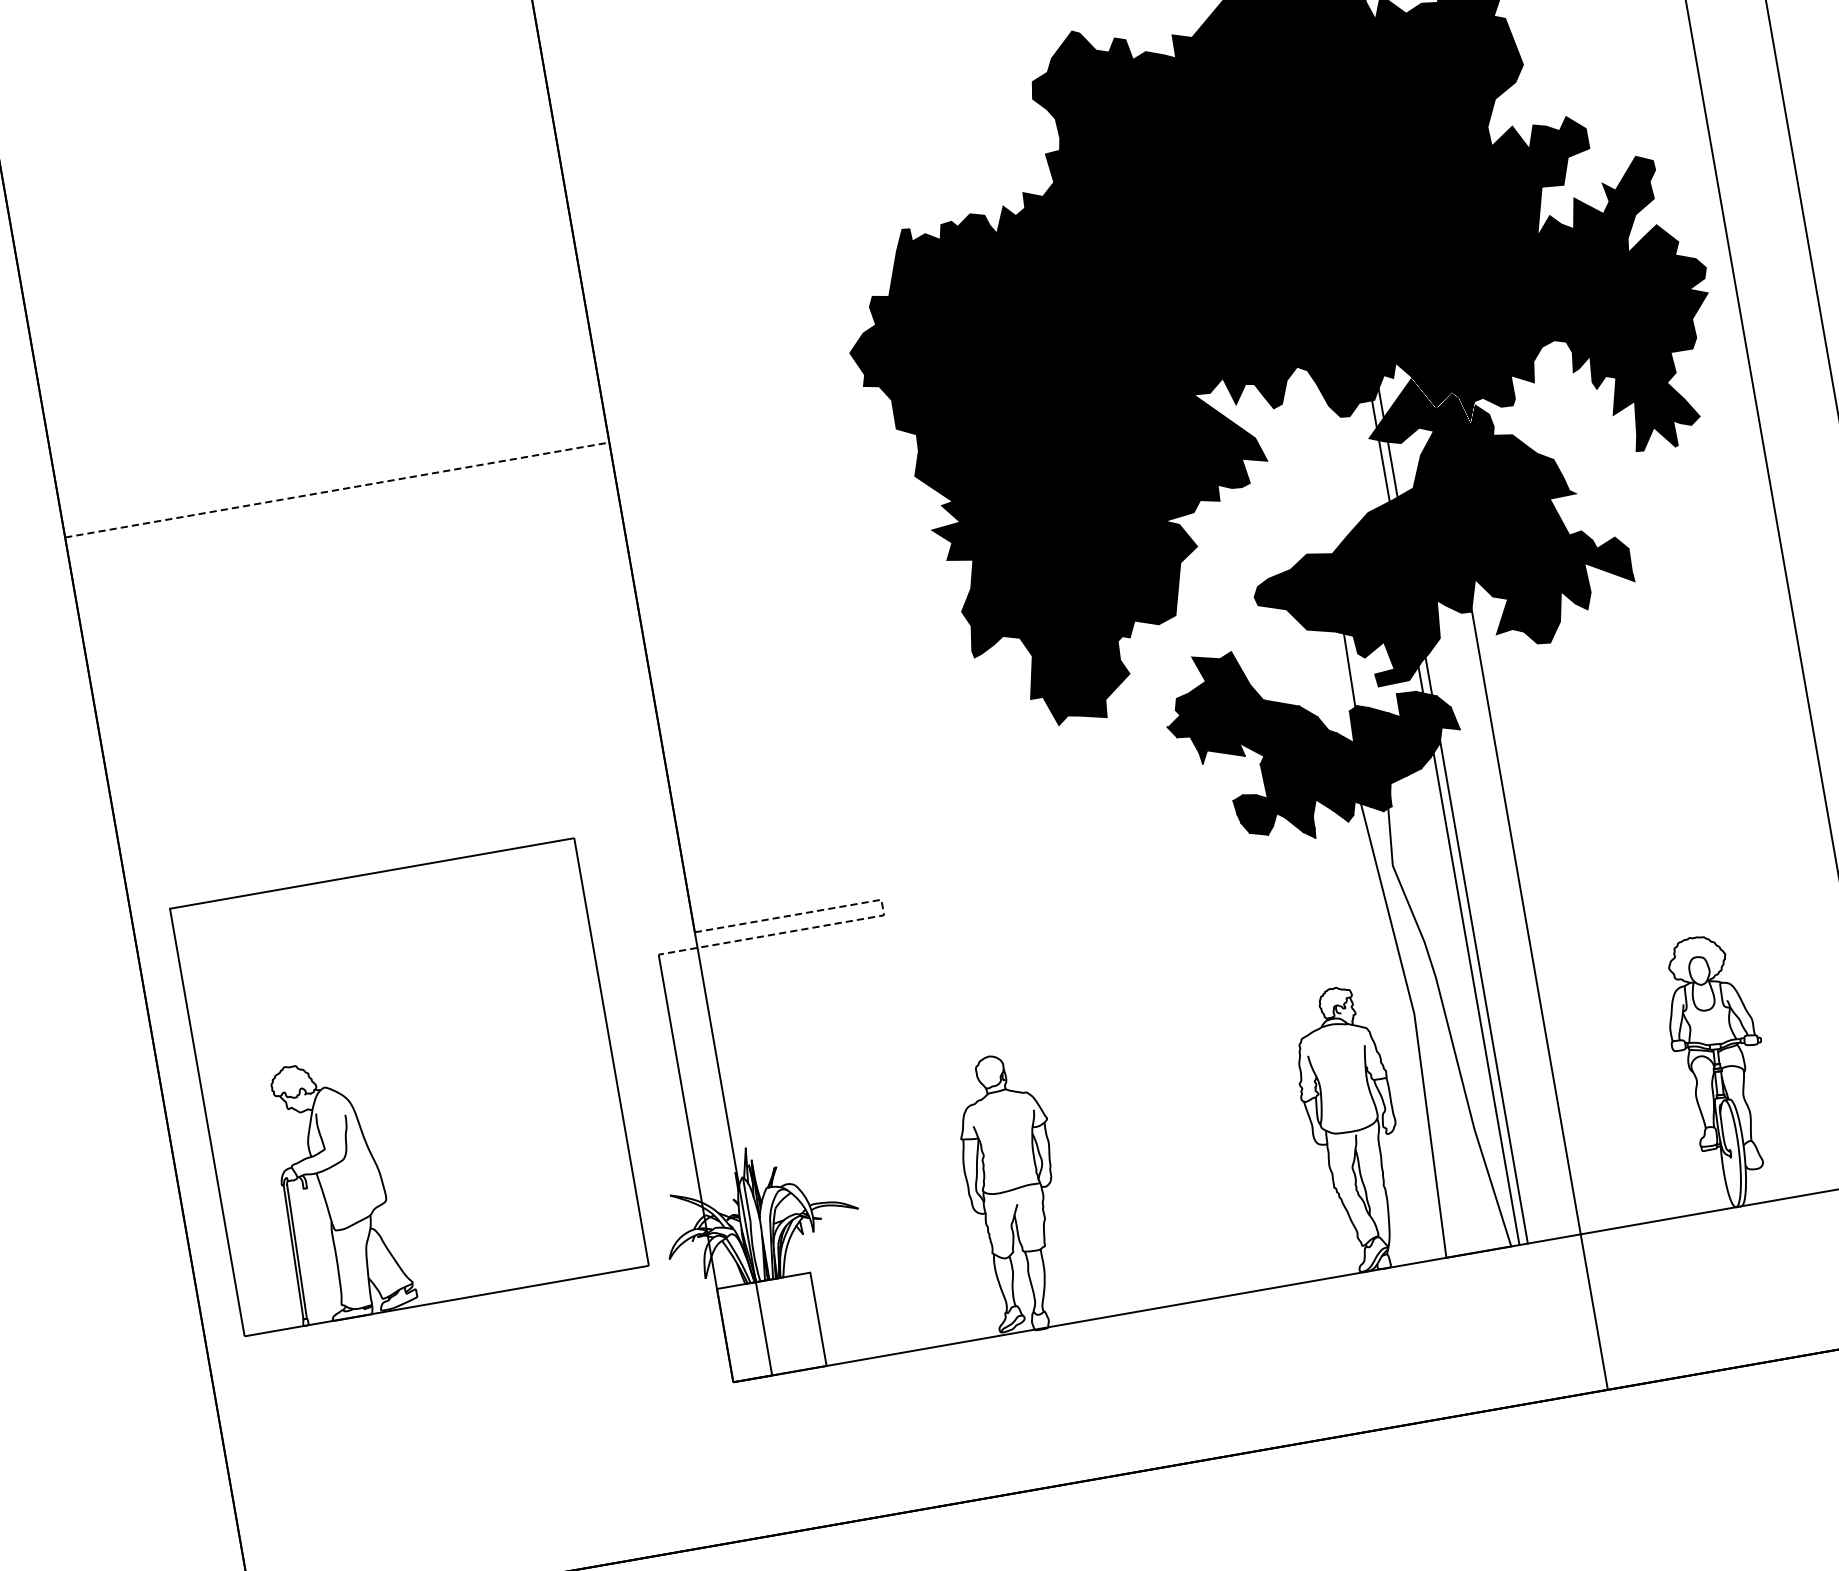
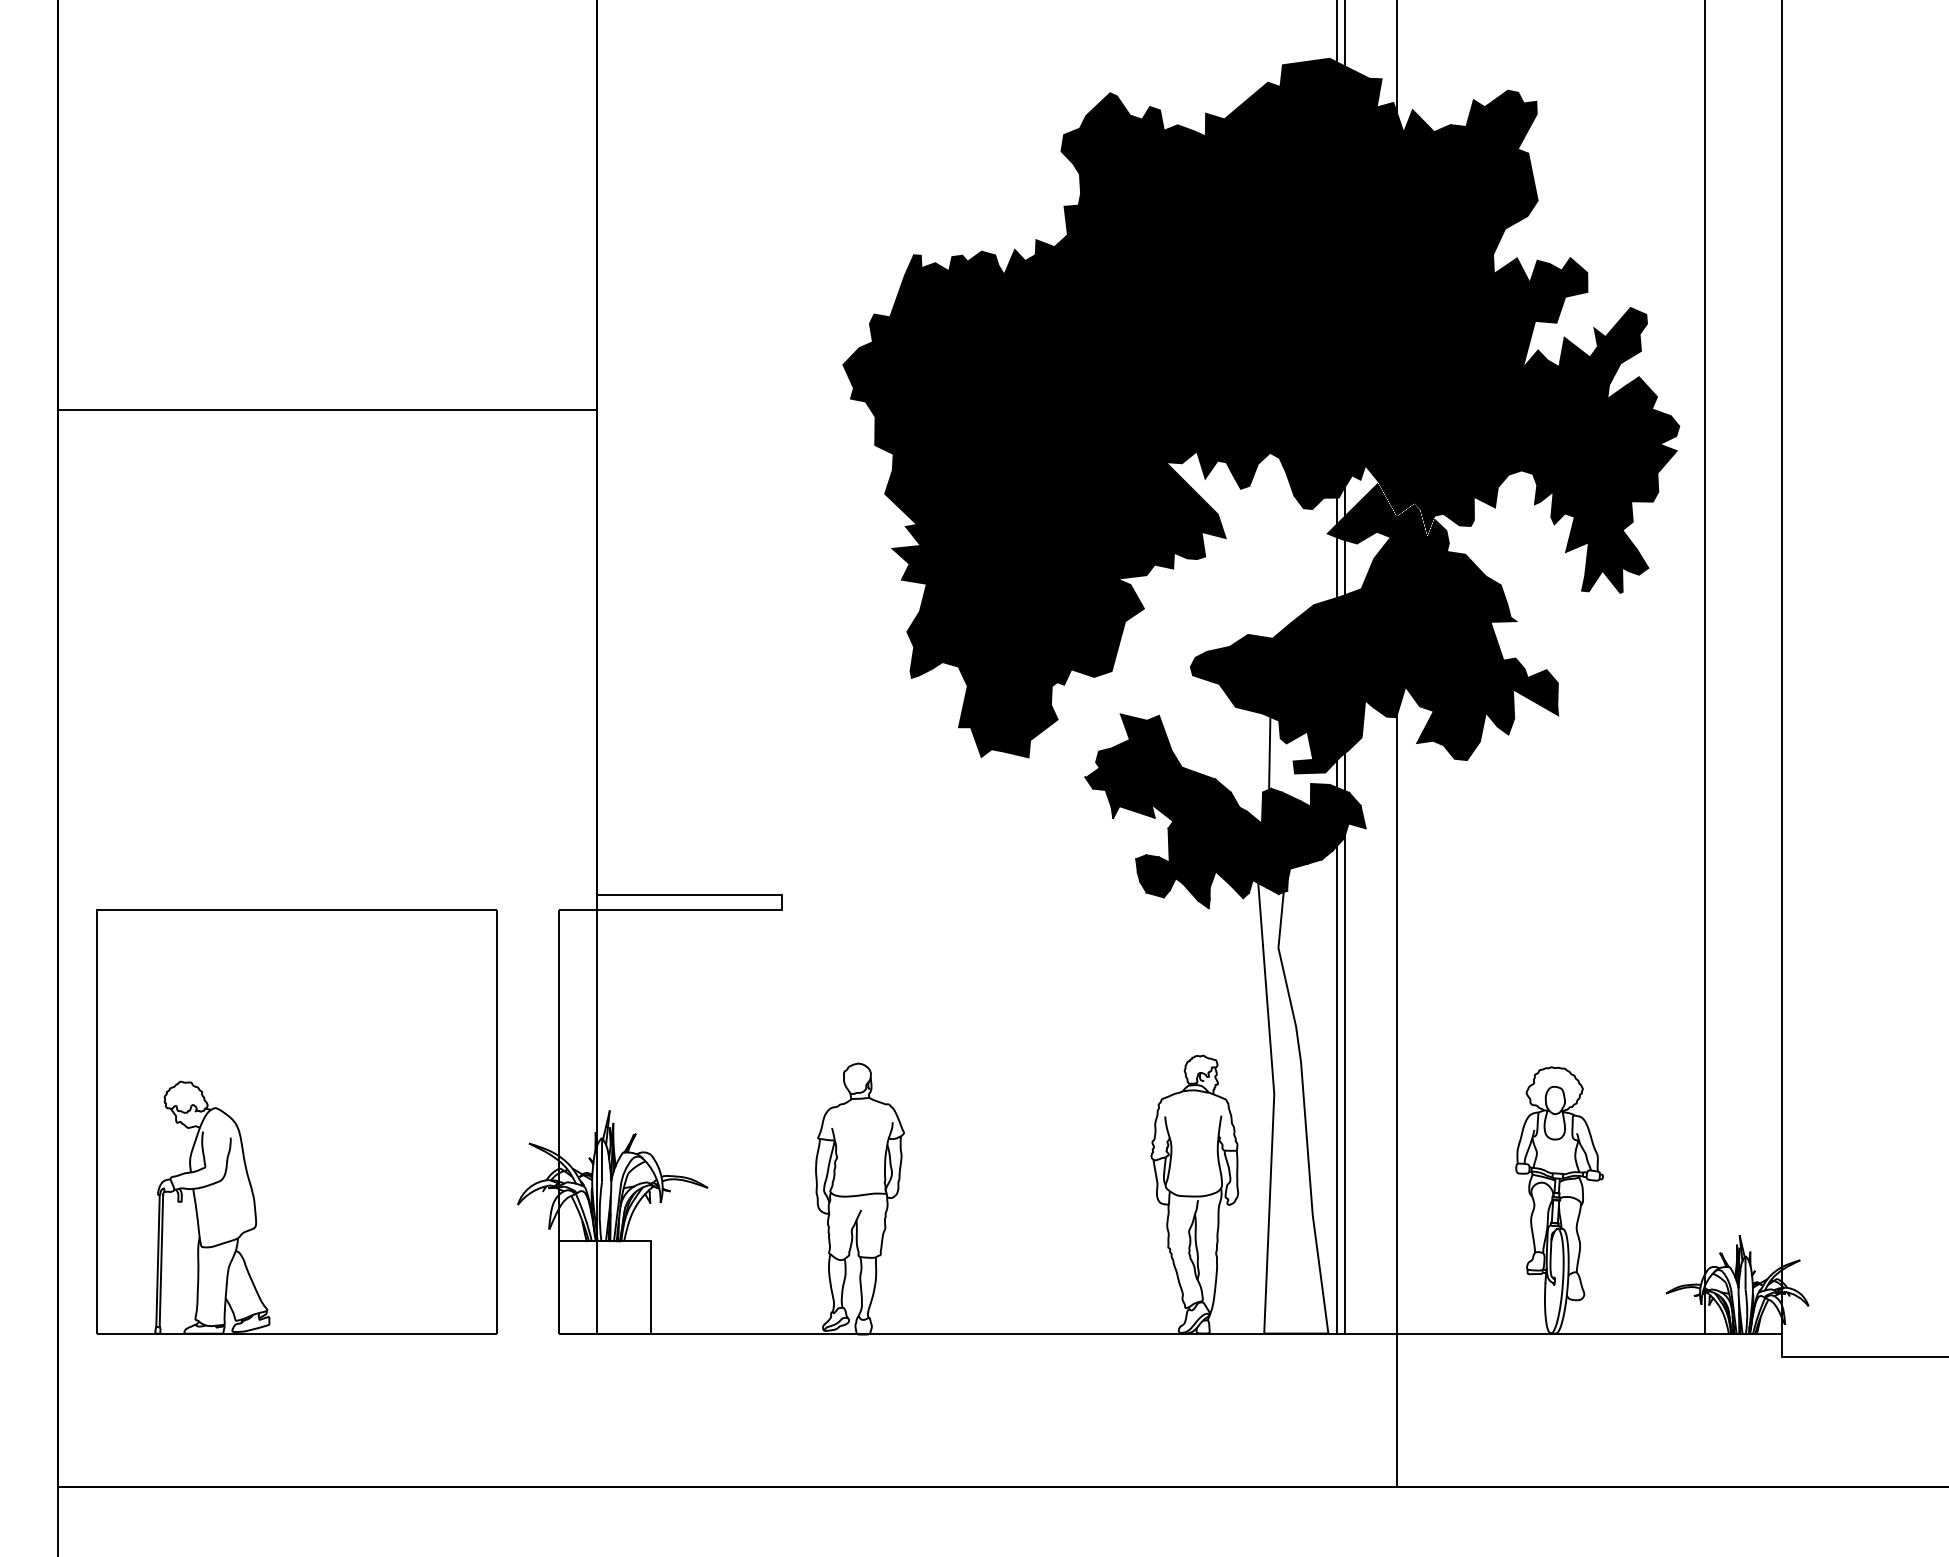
line: (338, 490) -> (328, 410), dashed -> solid
line: (872, 917) -> (770, 910), dashed -> solid
part: (408, 1086) -> (296, 1121), moved

